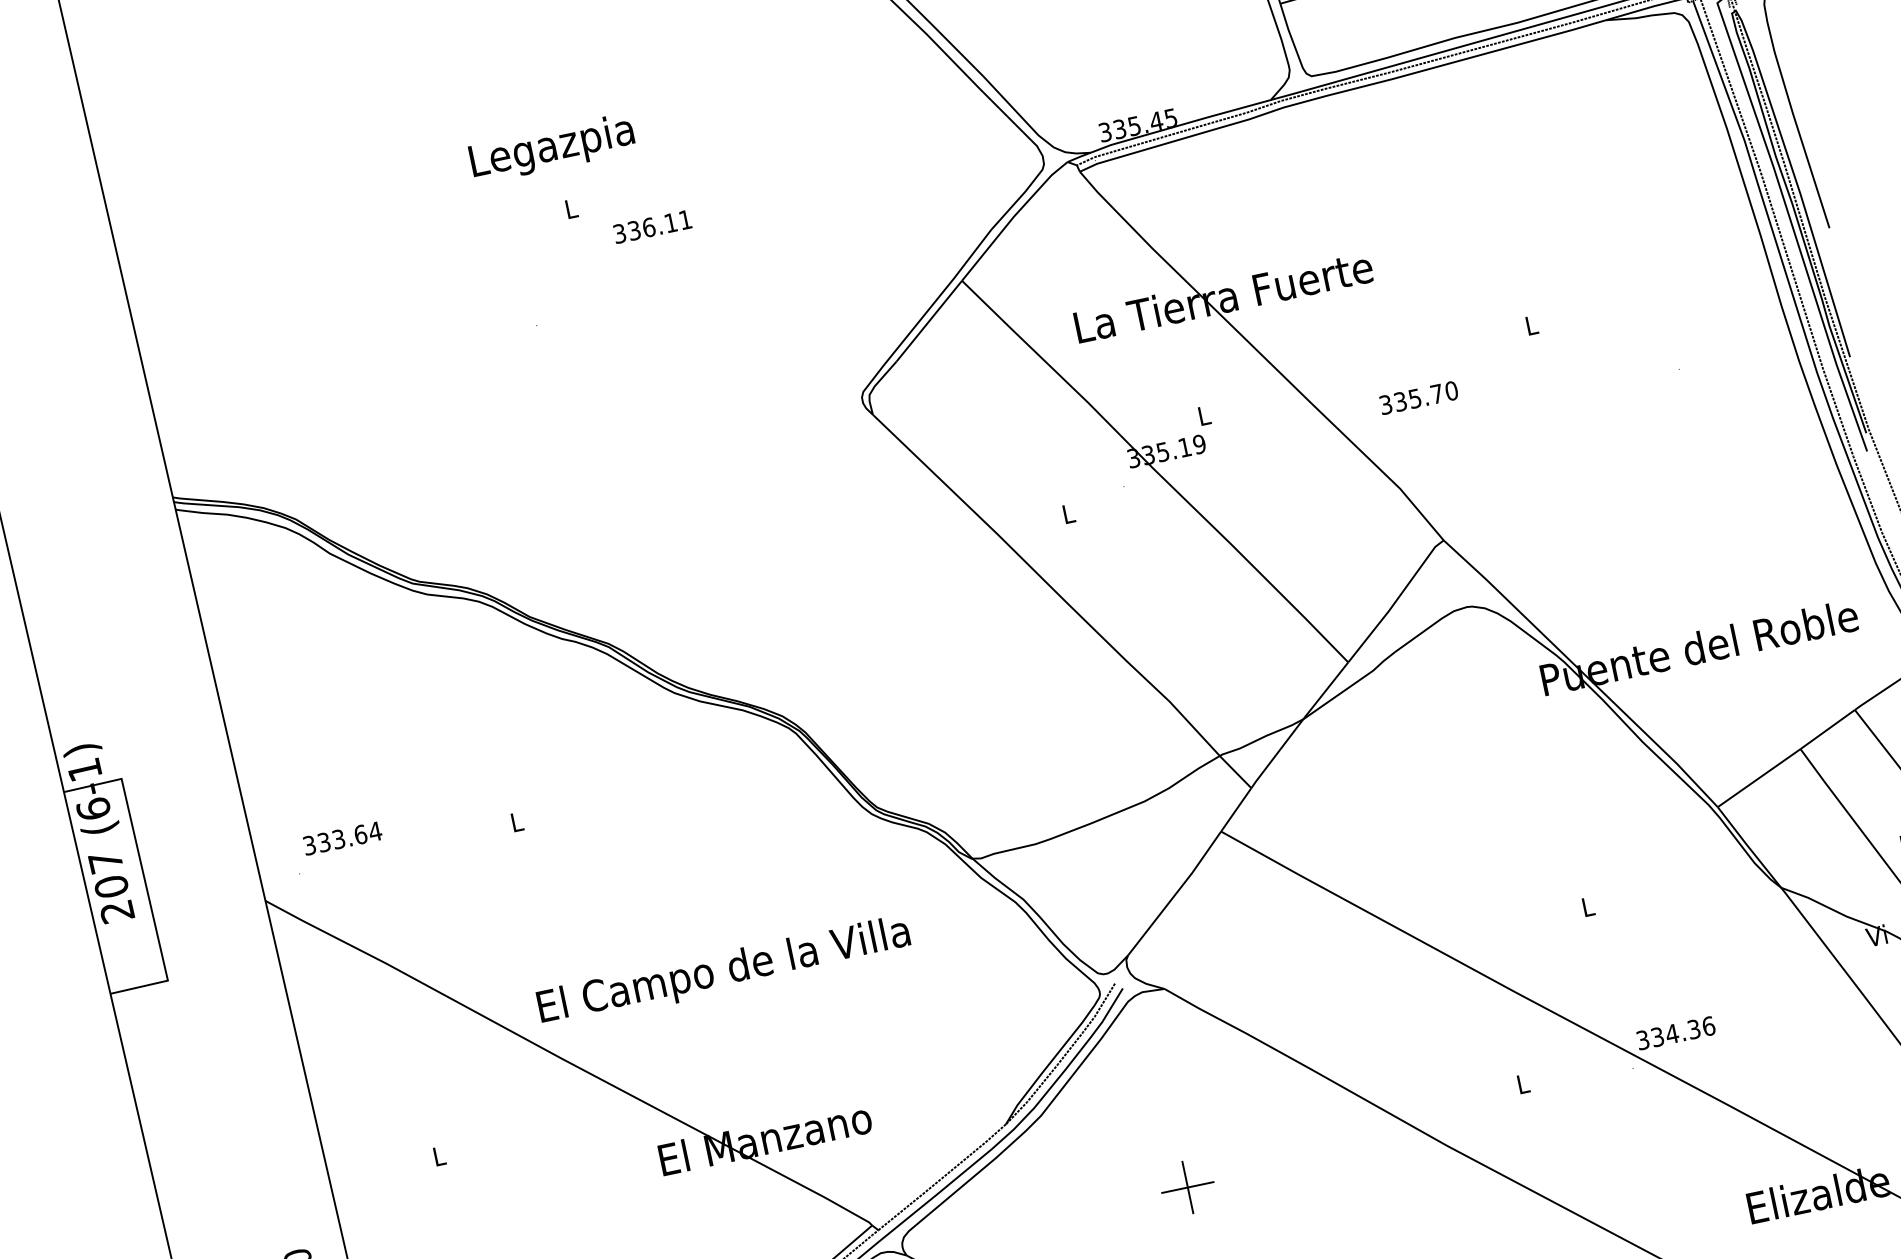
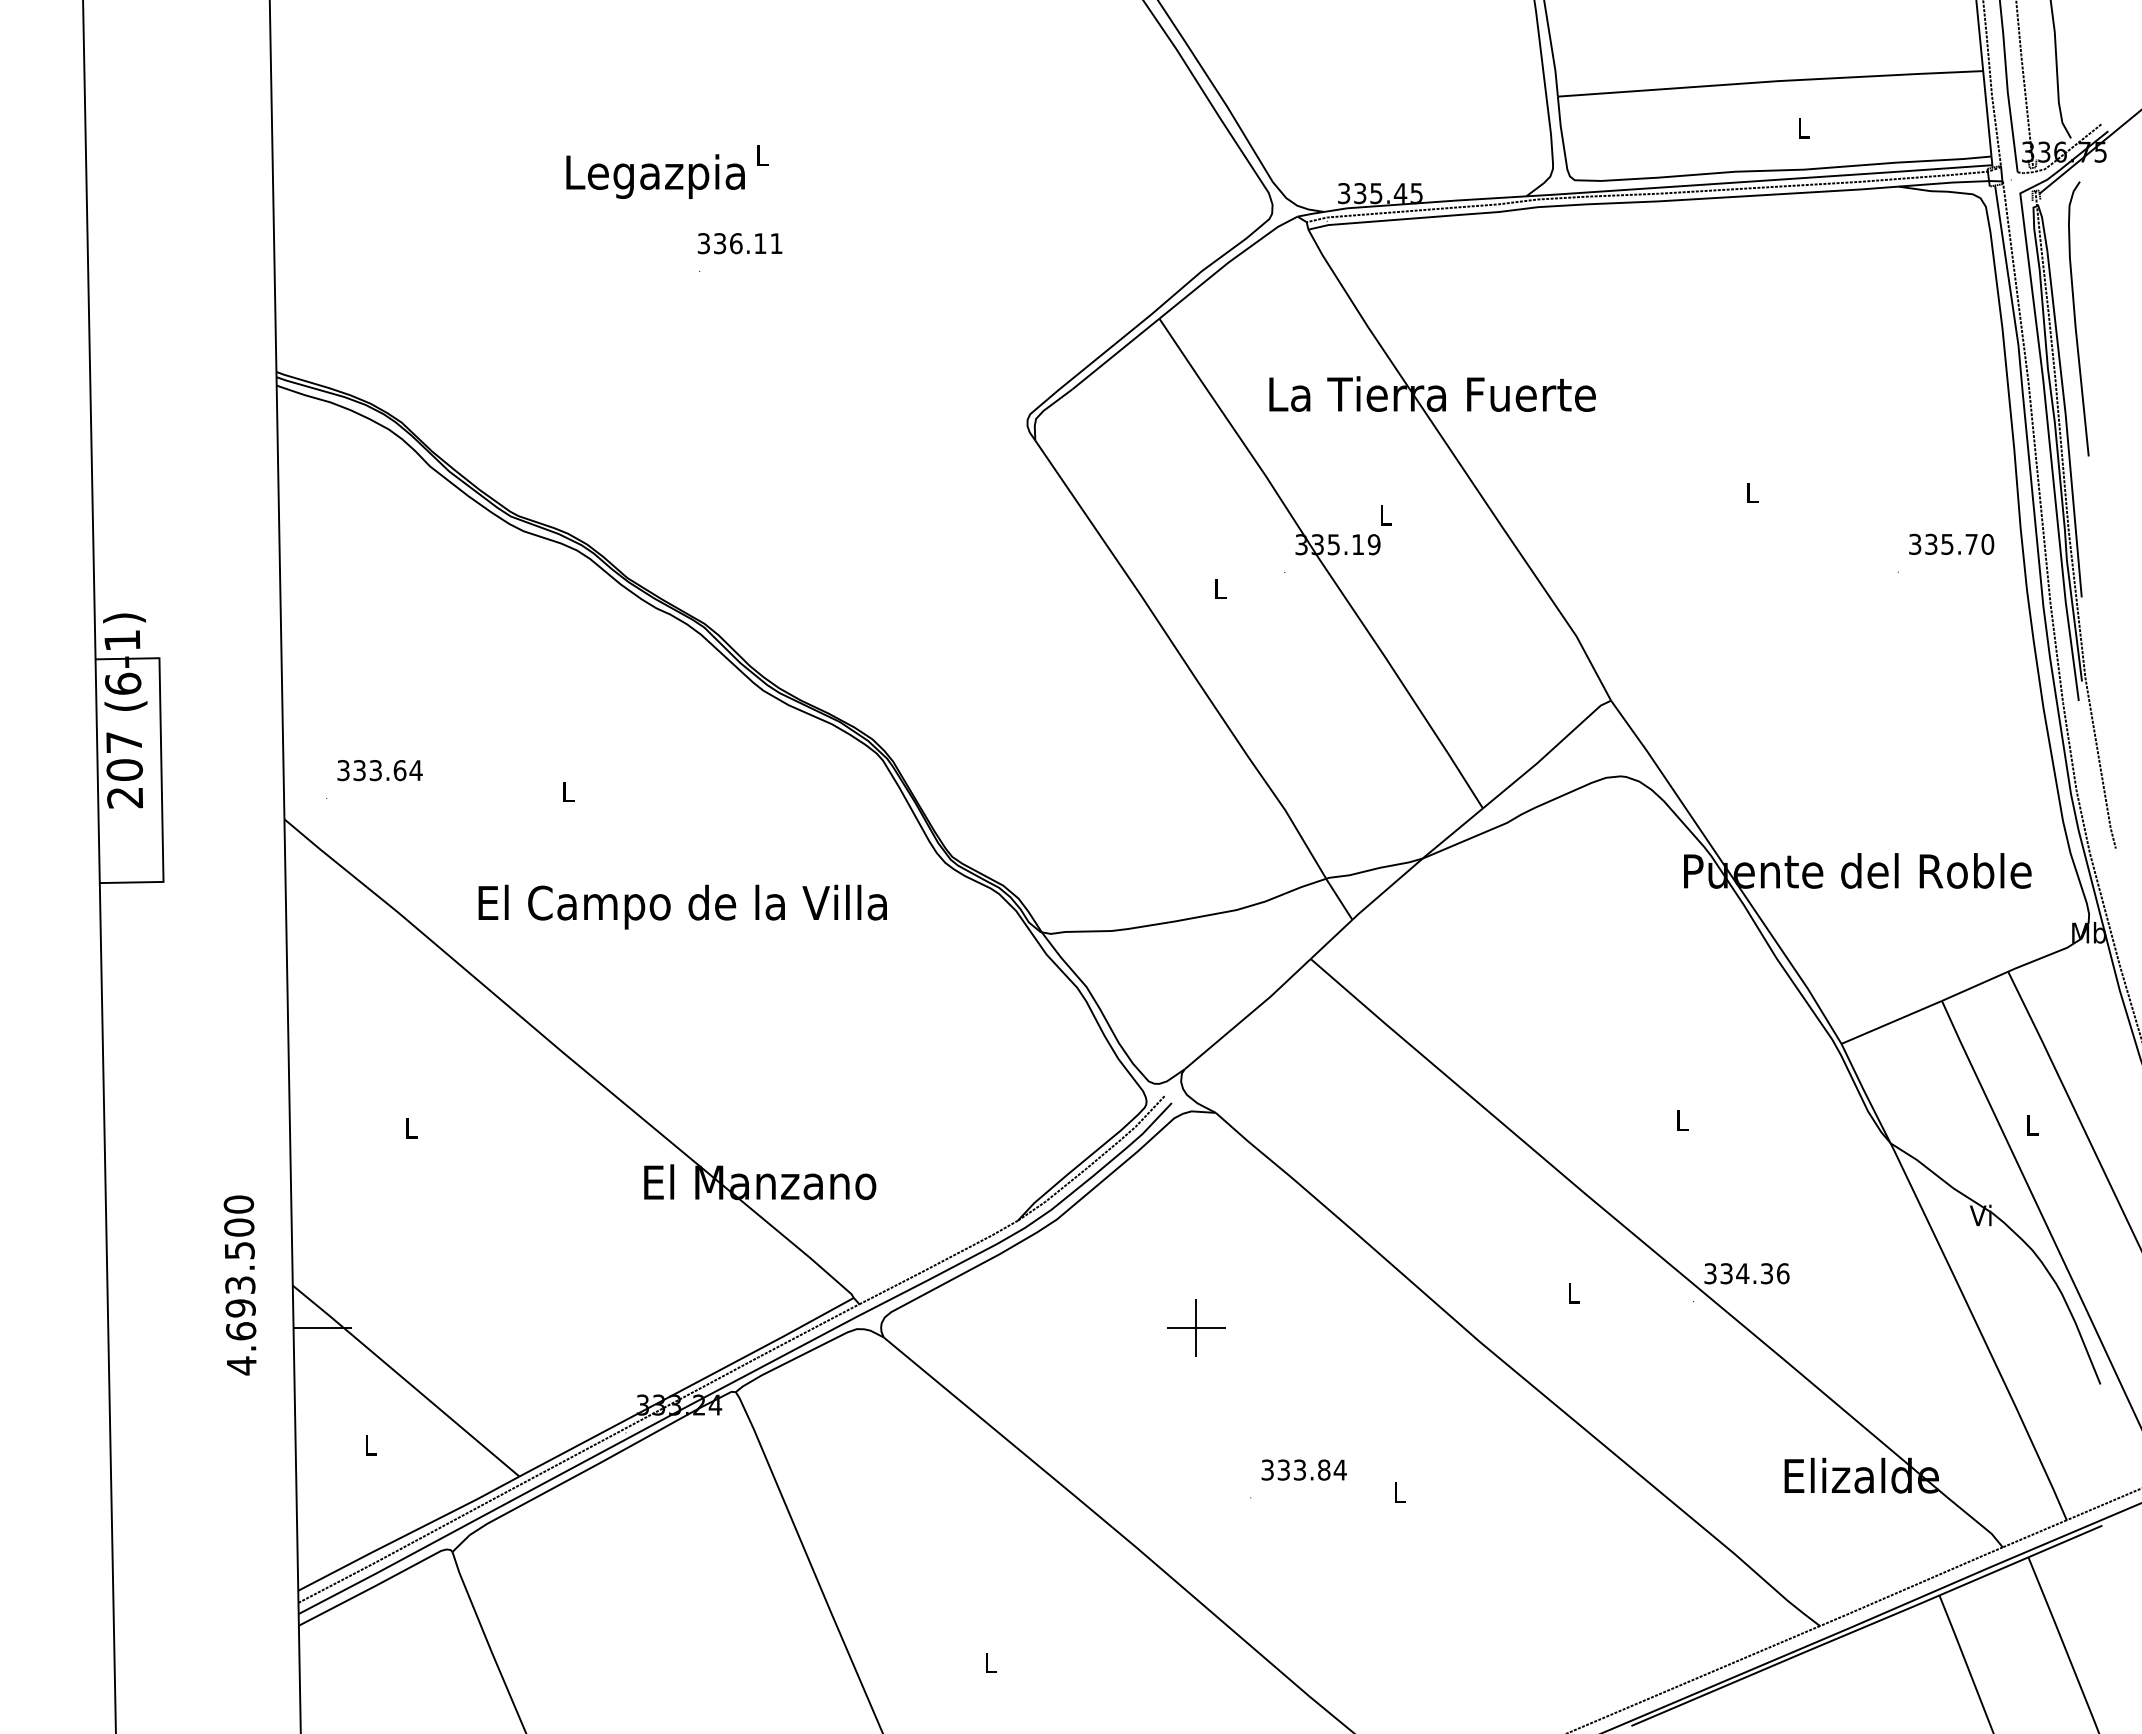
text: (552, 148) -> (655, 176), moved
text: (651, 226) -> (739, 243), moved
text: (1418, 397) -> (1951, 543), moved
text: (723, 971) -> (682, 906), moved

